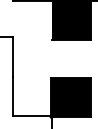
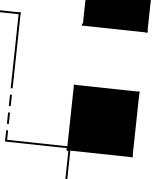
line: (12, 96) -> (9, 108), solid -> dashed

